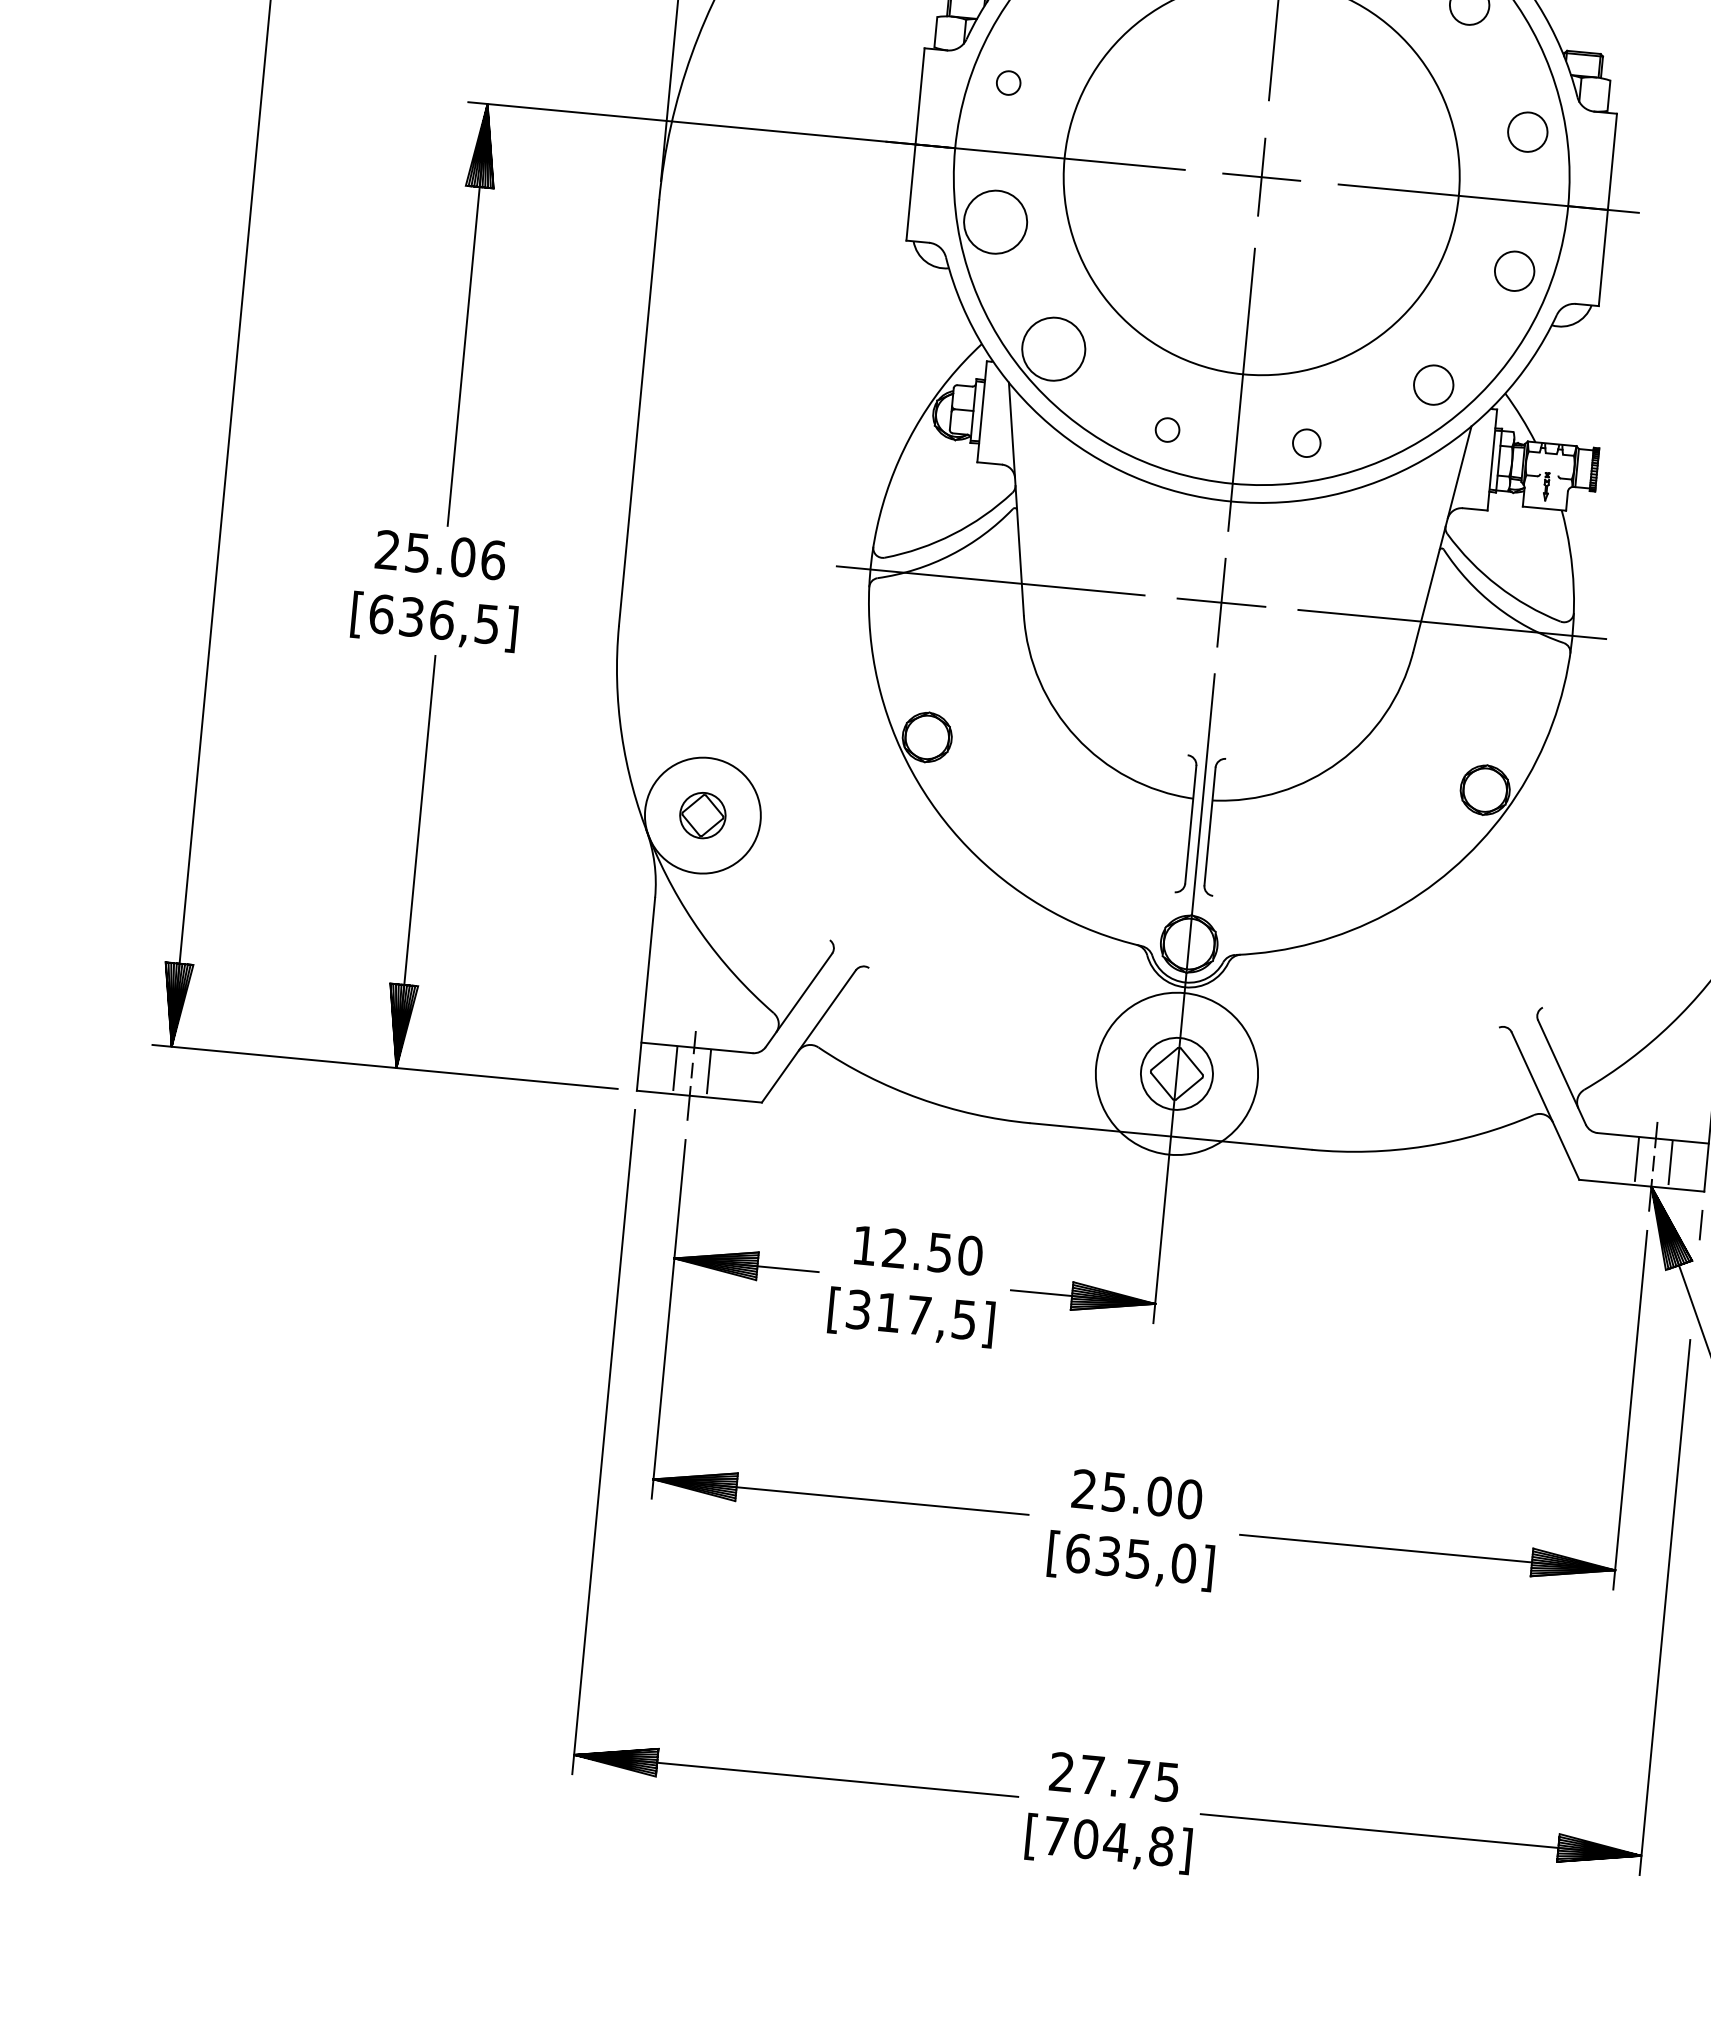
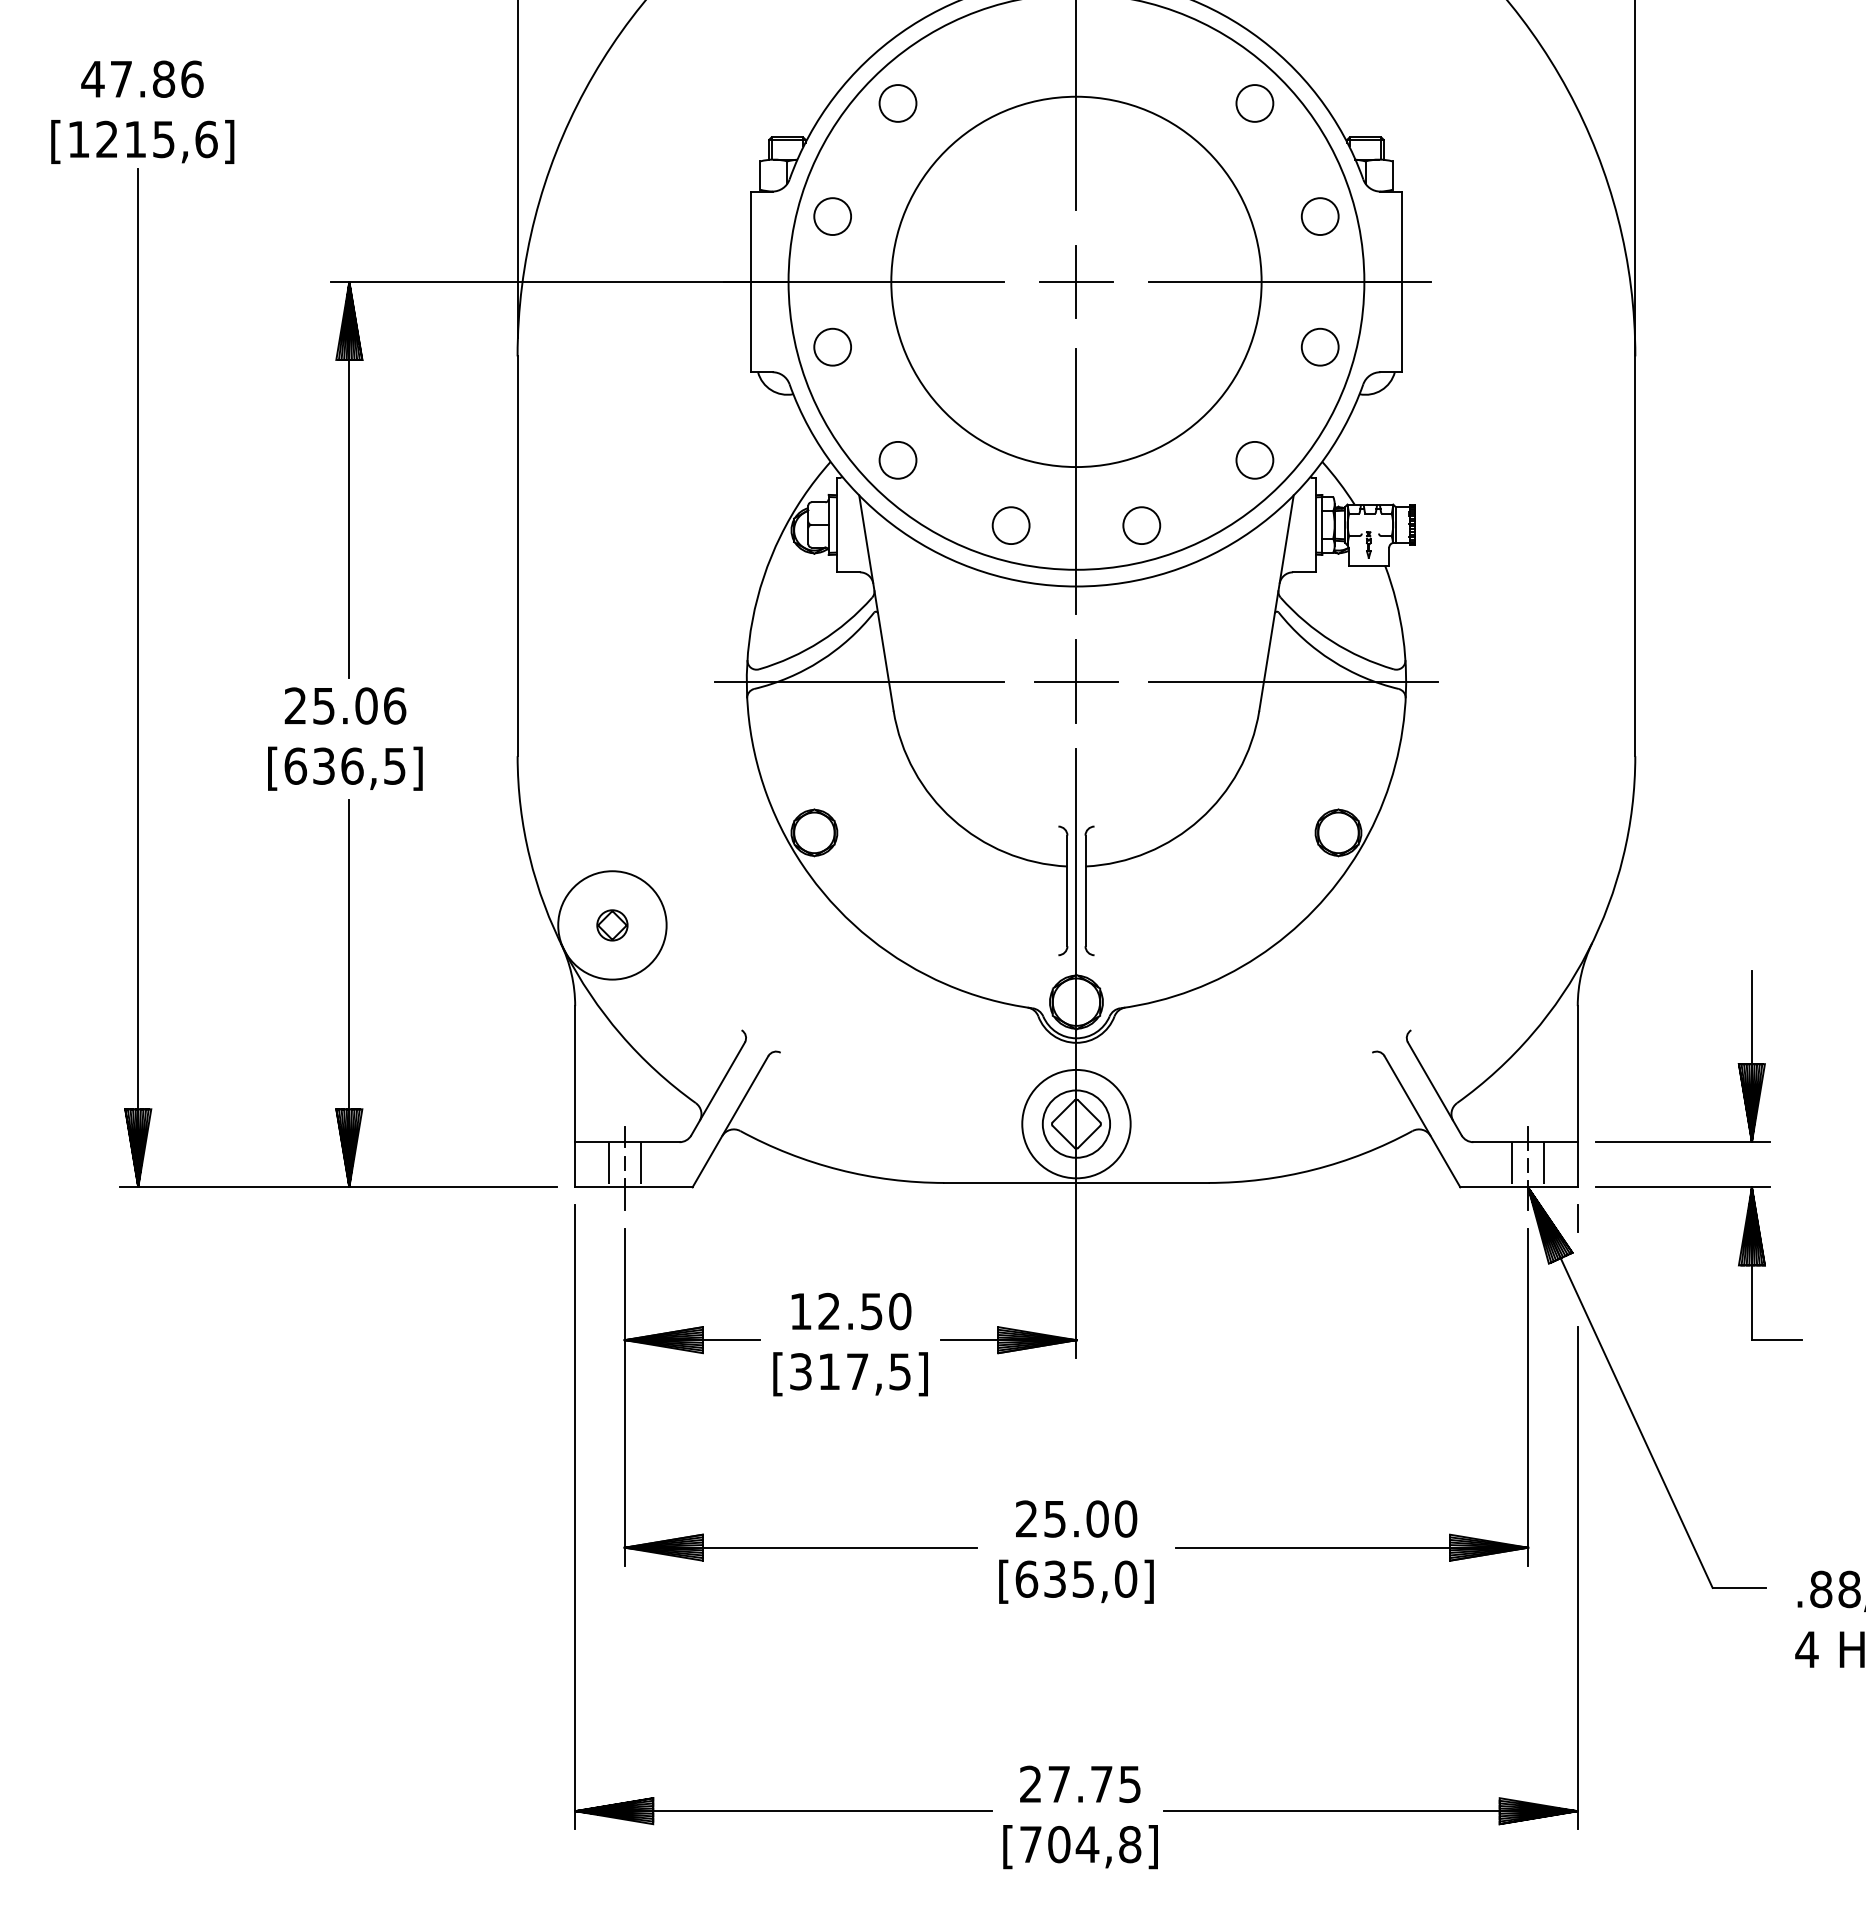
circle: (1008, 83) -> (832, 216), size x1.67
circle: (995, 221) -> (832, 346), size x0.62
circle: (1053, 348) -> (897, 459), size x0.62
circle: (1166, 429) -> (1010, 525), size x1.67
circle: (1306, 443) -> (1141, 525), size x1.43
part: (702, 815) -> (612, 925), size x0.71
circle: (1177, 1073) -> (1076, 1123), size x0.71

